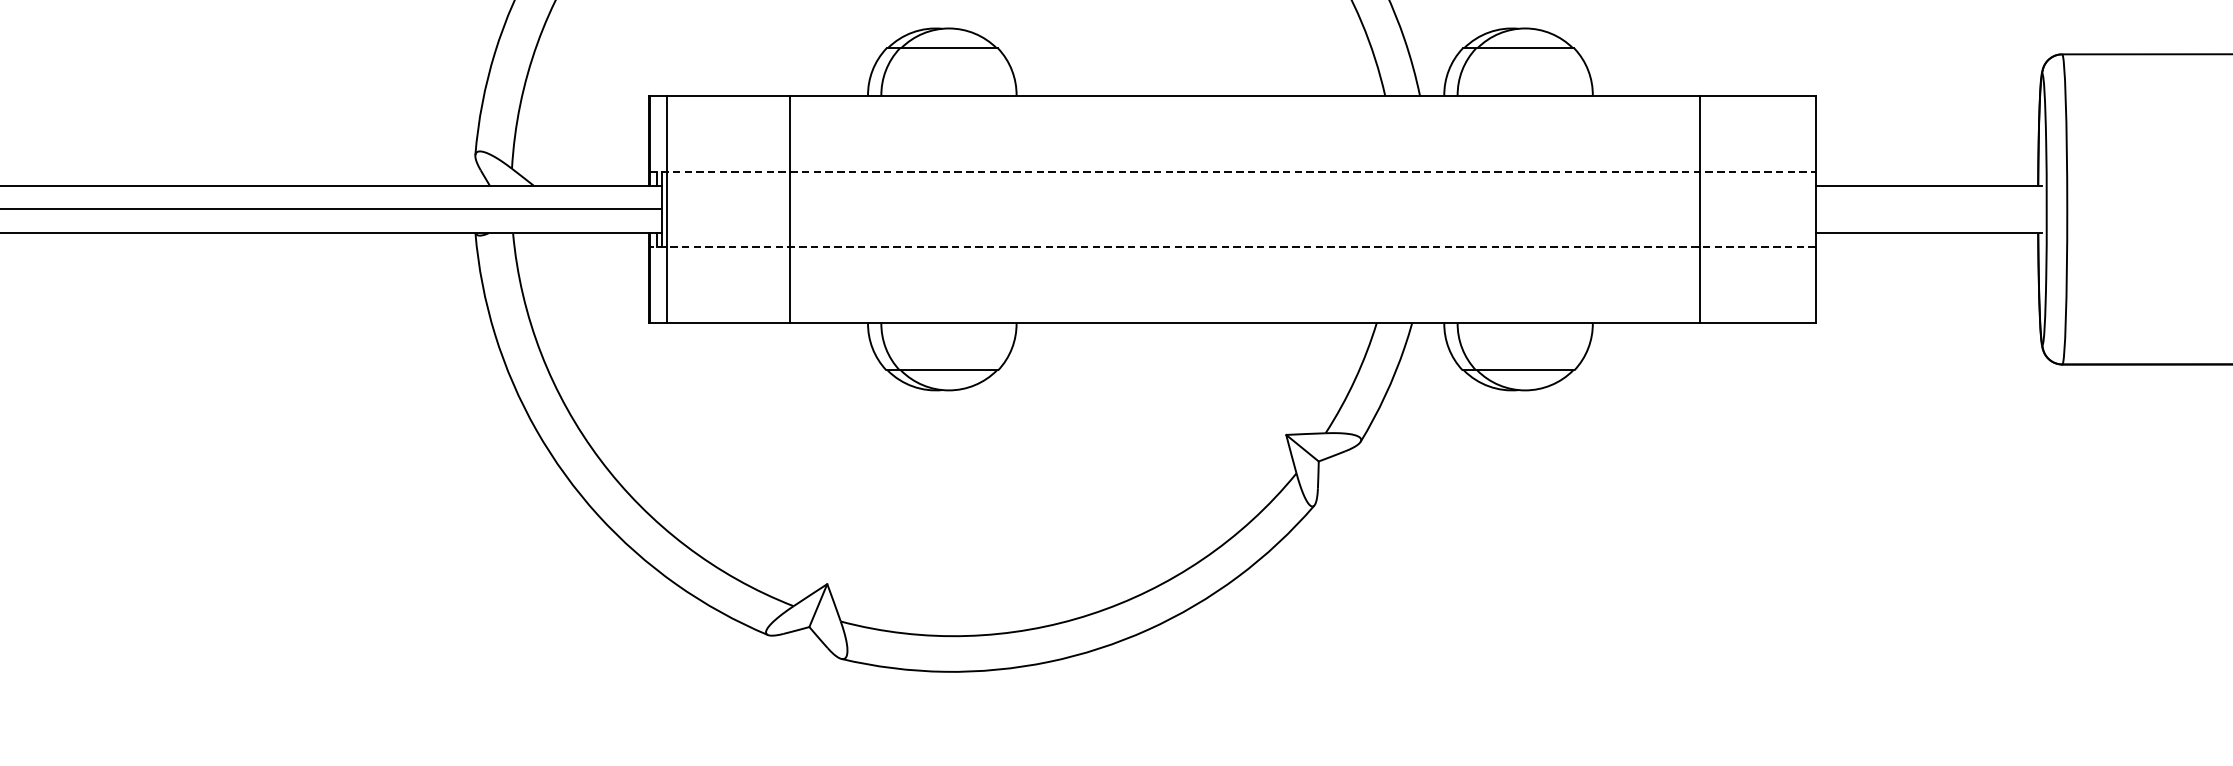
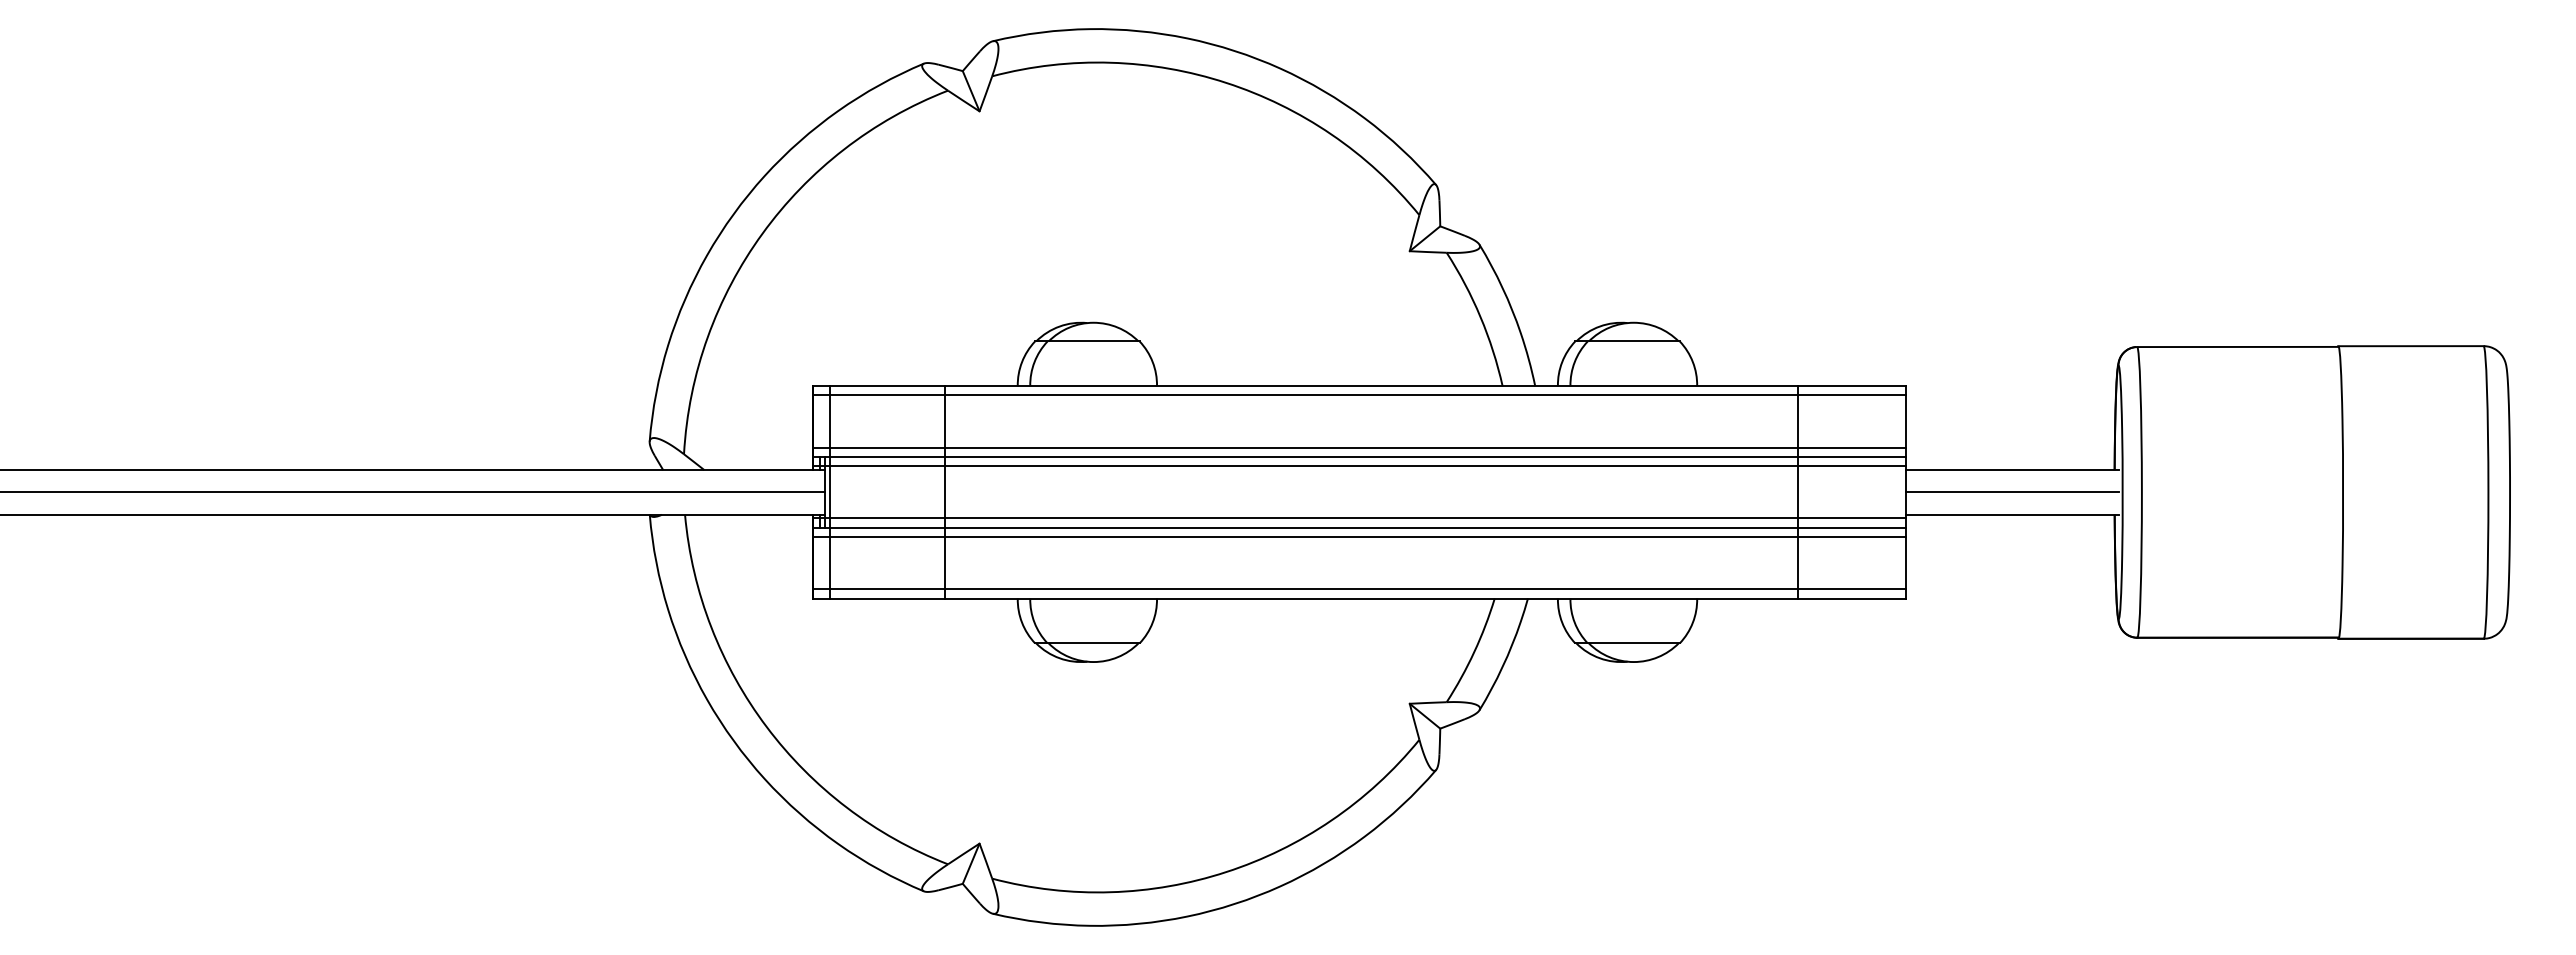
line: (1232, 106) -> (1359, 395), added
line: (1232, 161) -> (1359, 447), added
line: (1232, 171) -> (1359, 456), dashed -> solid
line: (1232, 181) -> (1359, 466), added
line: (1929, 209) -> (2012, 492), added
line: (1232, 237) -> (1359, 518), added
line: (1232, 246) -> (1359, 527), dashed -> solid
line: (1232, 257) -> (1359, 537), added
line: (1232, 313) -> (1359, 589), added

